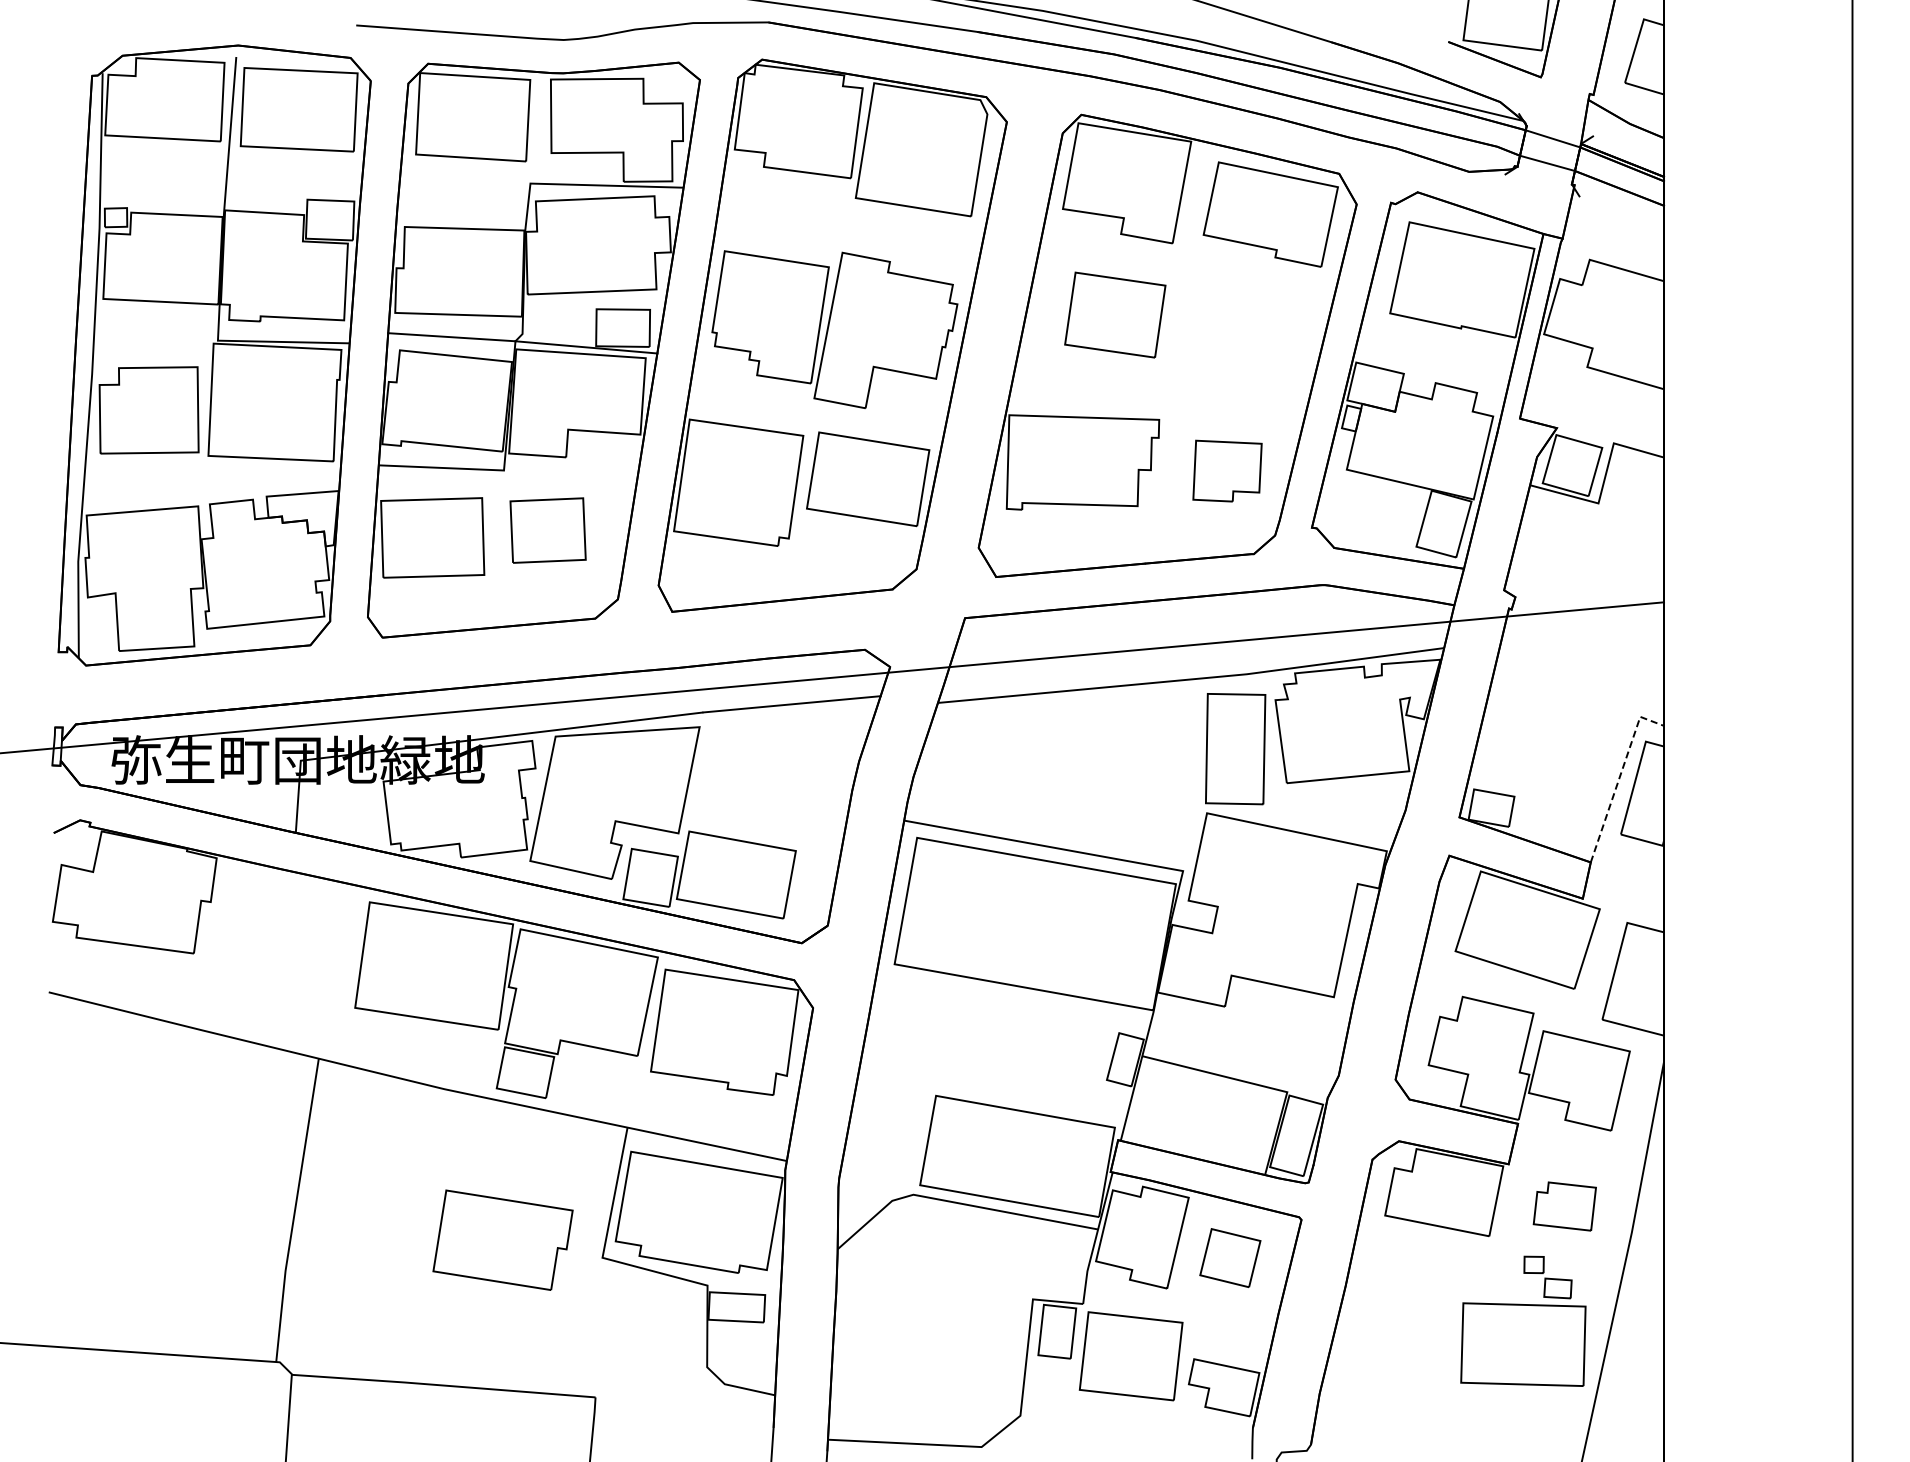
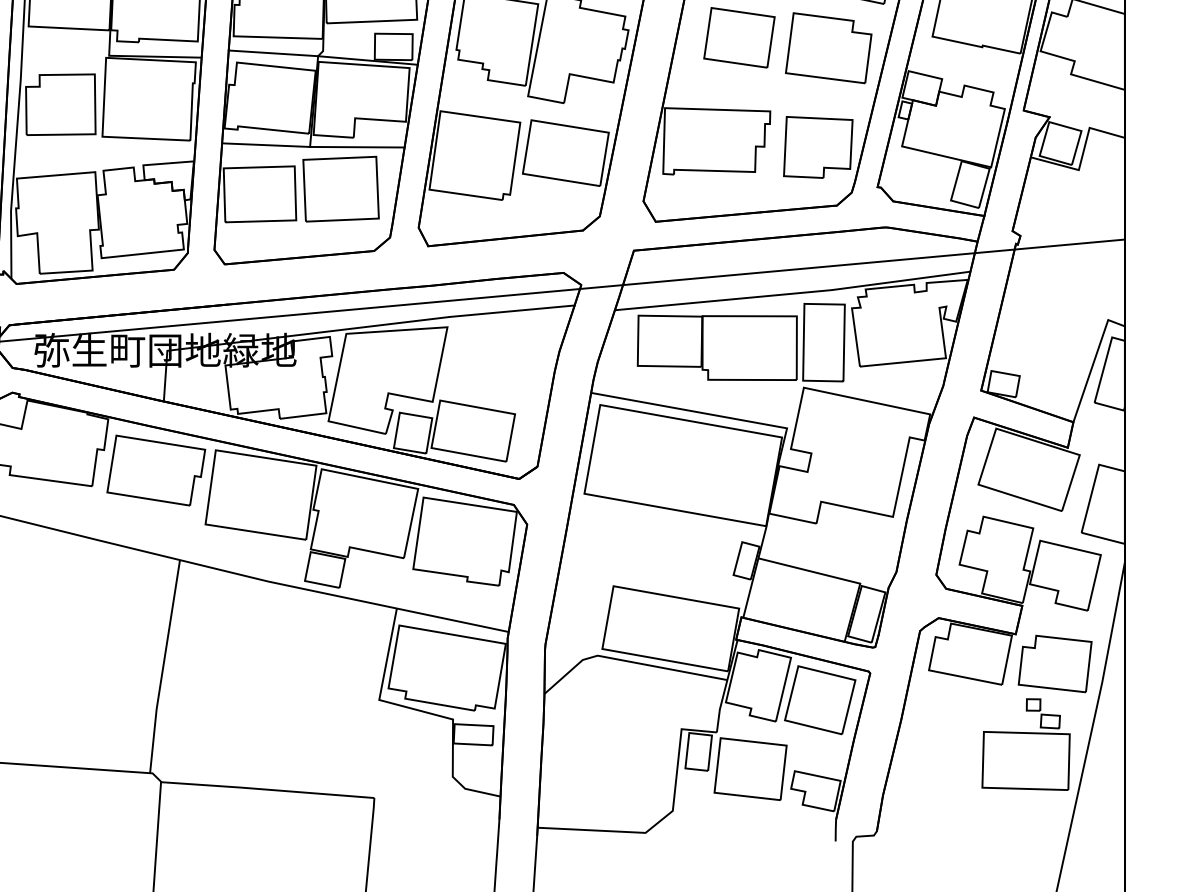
part: (1242, 329) -> (828, 47), added
line: (571, 470) -> (357, 146), added
part: (1227, 470) -> (818, 146), size x1.43
part: (547, 530) -> (340, 189), size x1.43
part: (1083, 756) -> (717, 347), added
line: (1620, 776) -> (1094, 361), dashed -> solid
part: (1564, 1206) -> (1054, 663), size x1.67
part: (502, 1239) -> (155, 470), moved
part: (1230, 1257) -> (820, 699), size x1.67

